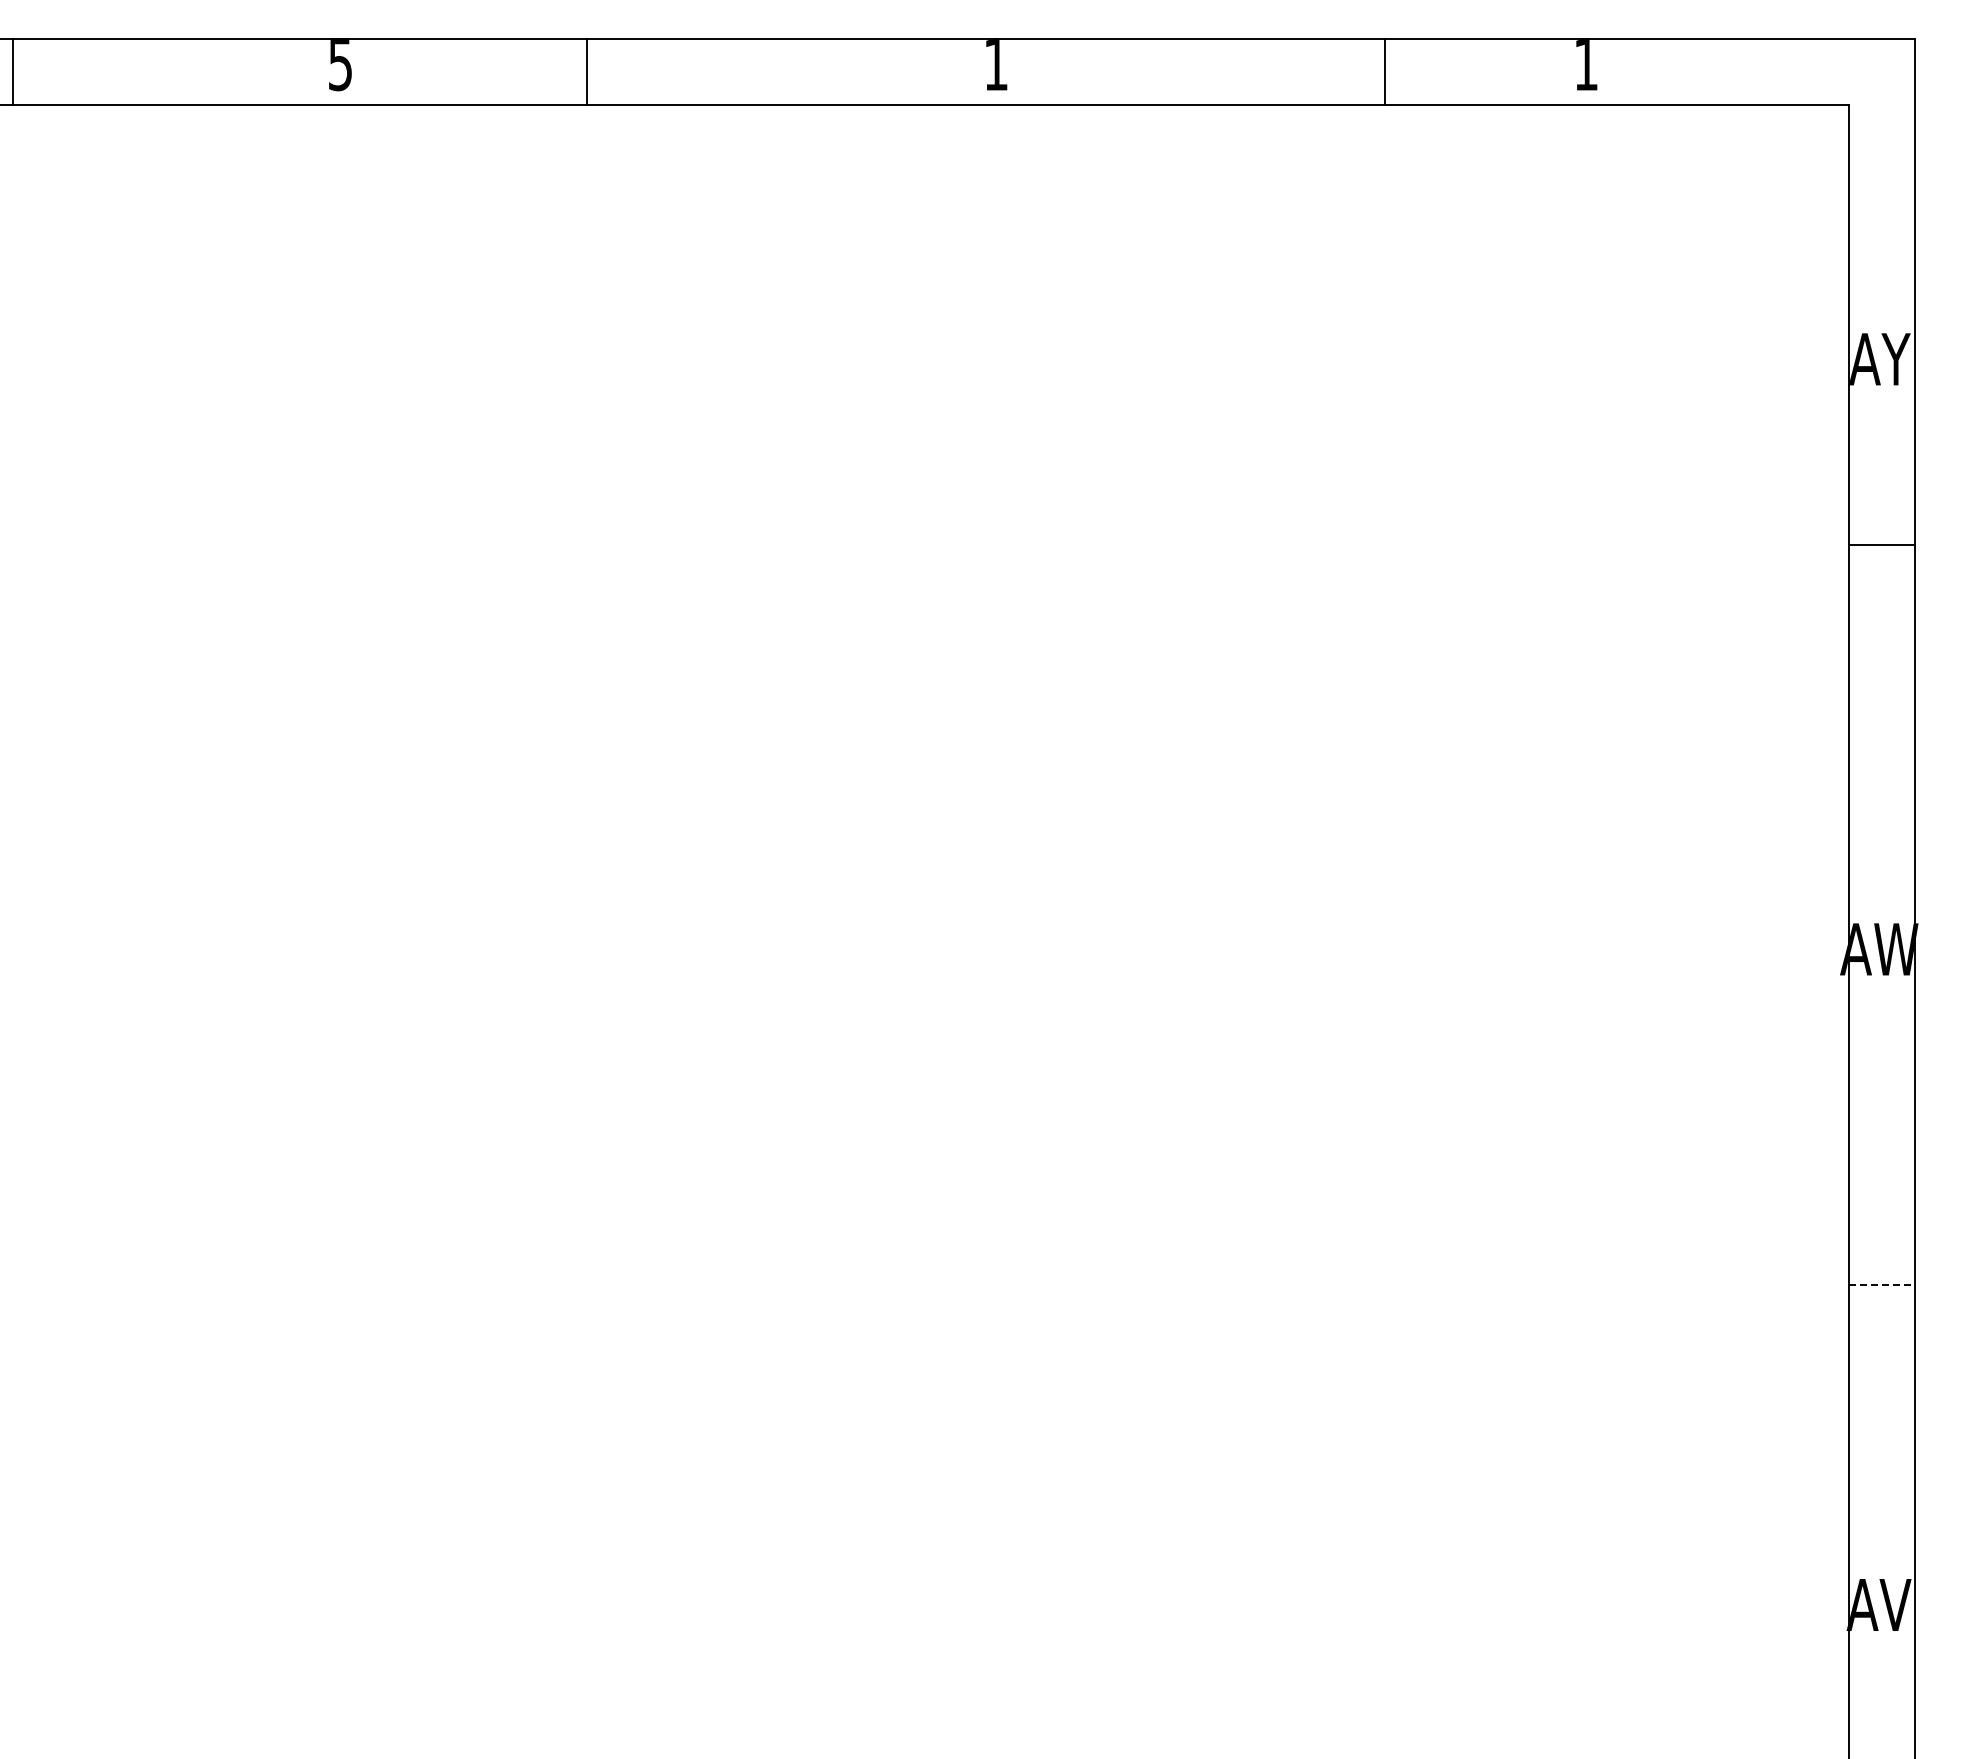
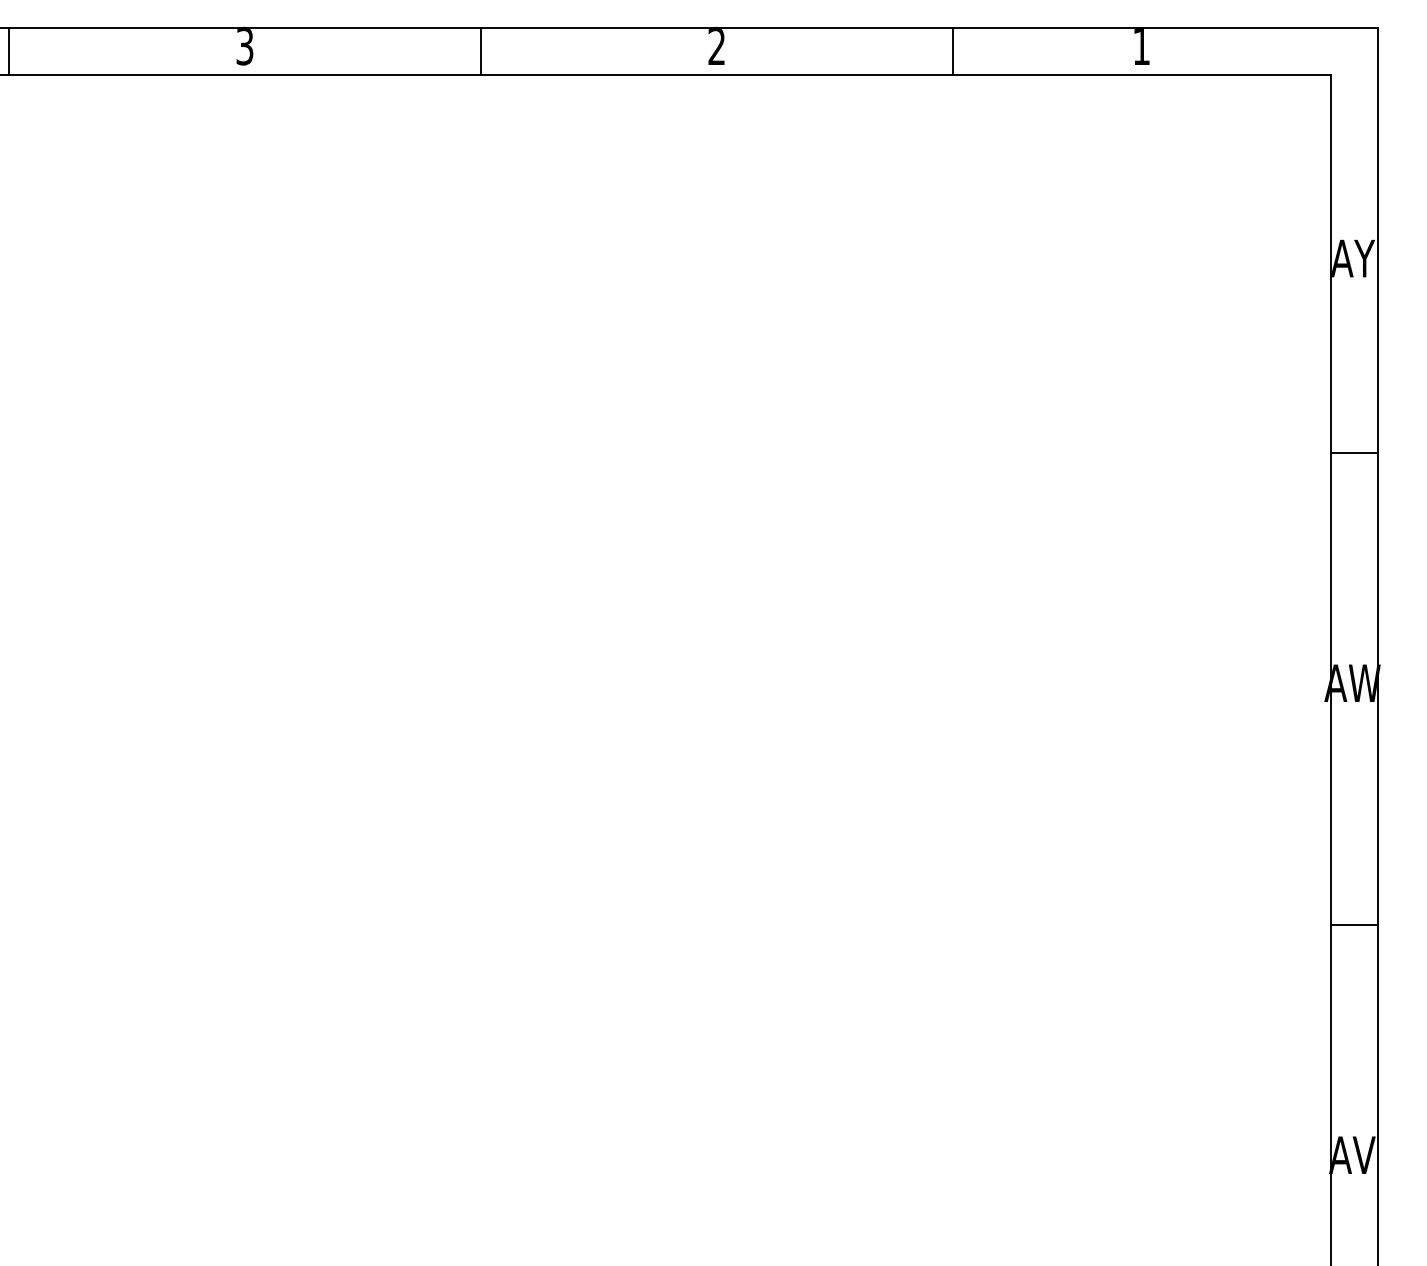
text: (340, 63) -> (244, 45), 5 -> 3
text: (995, 63) -> (716, 45), 1 -> 2
line: (587, 71) -> (481, 51), moved
line: (1384, 71) -> (953, 51), moved
line: (1881, 545) -> (1354, 453), moved
line: (1881, 1284) -> (1354, 924), dashed -> solid

